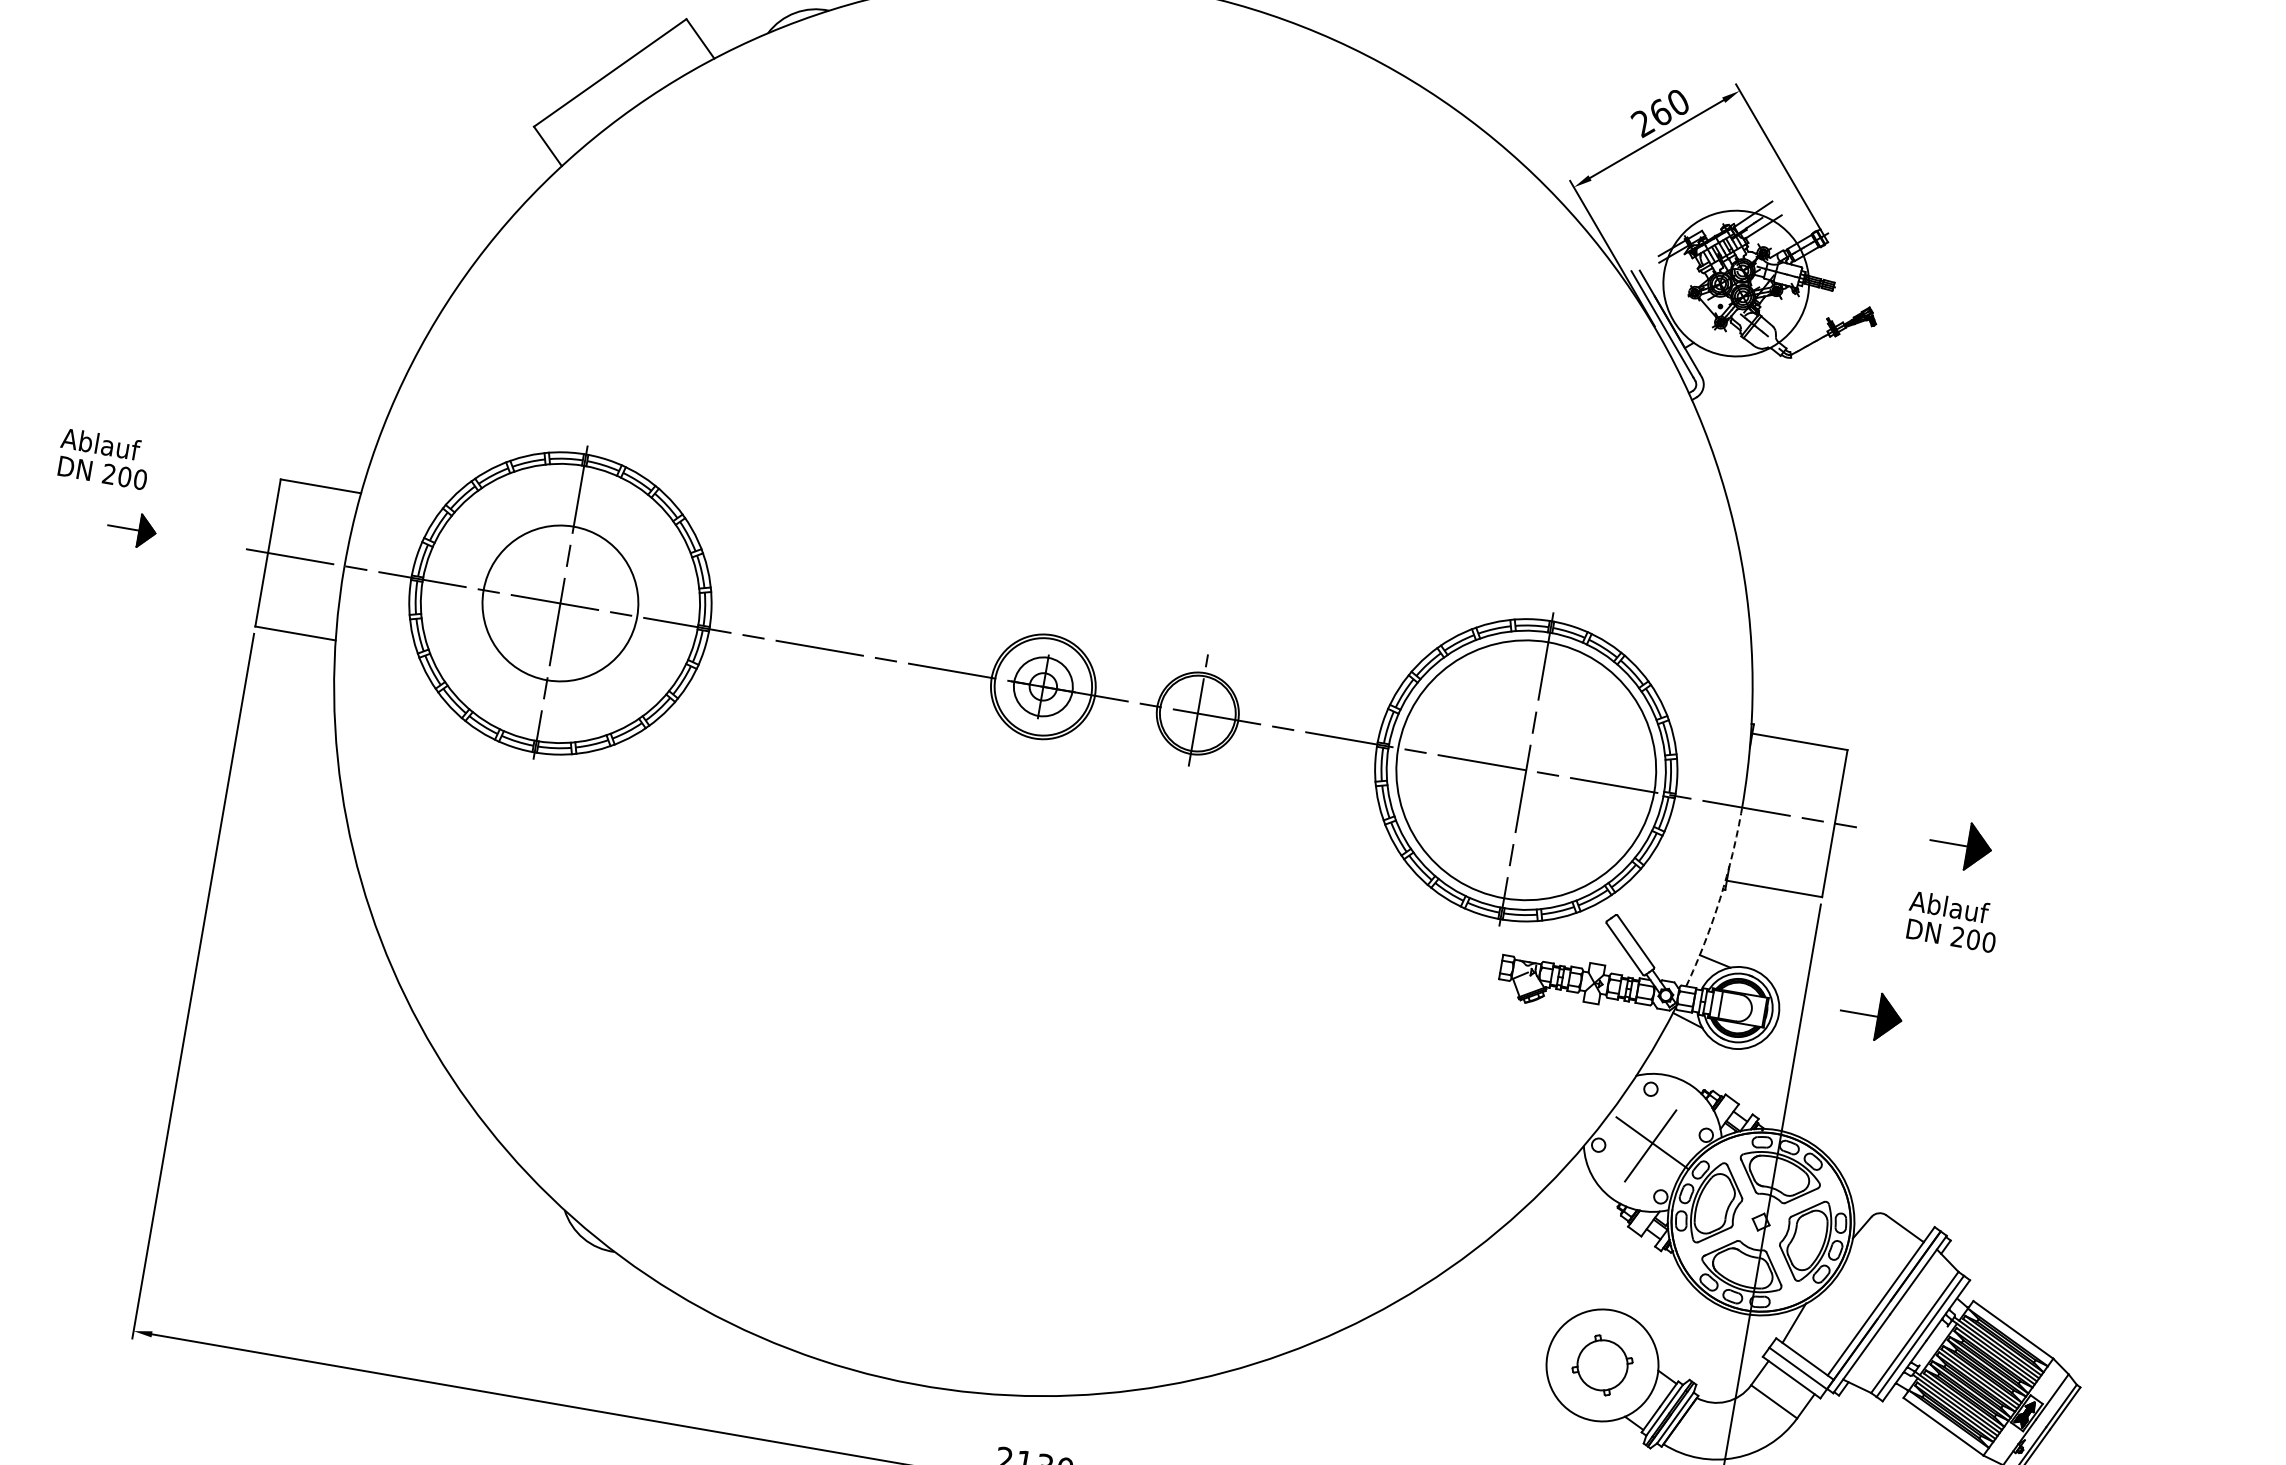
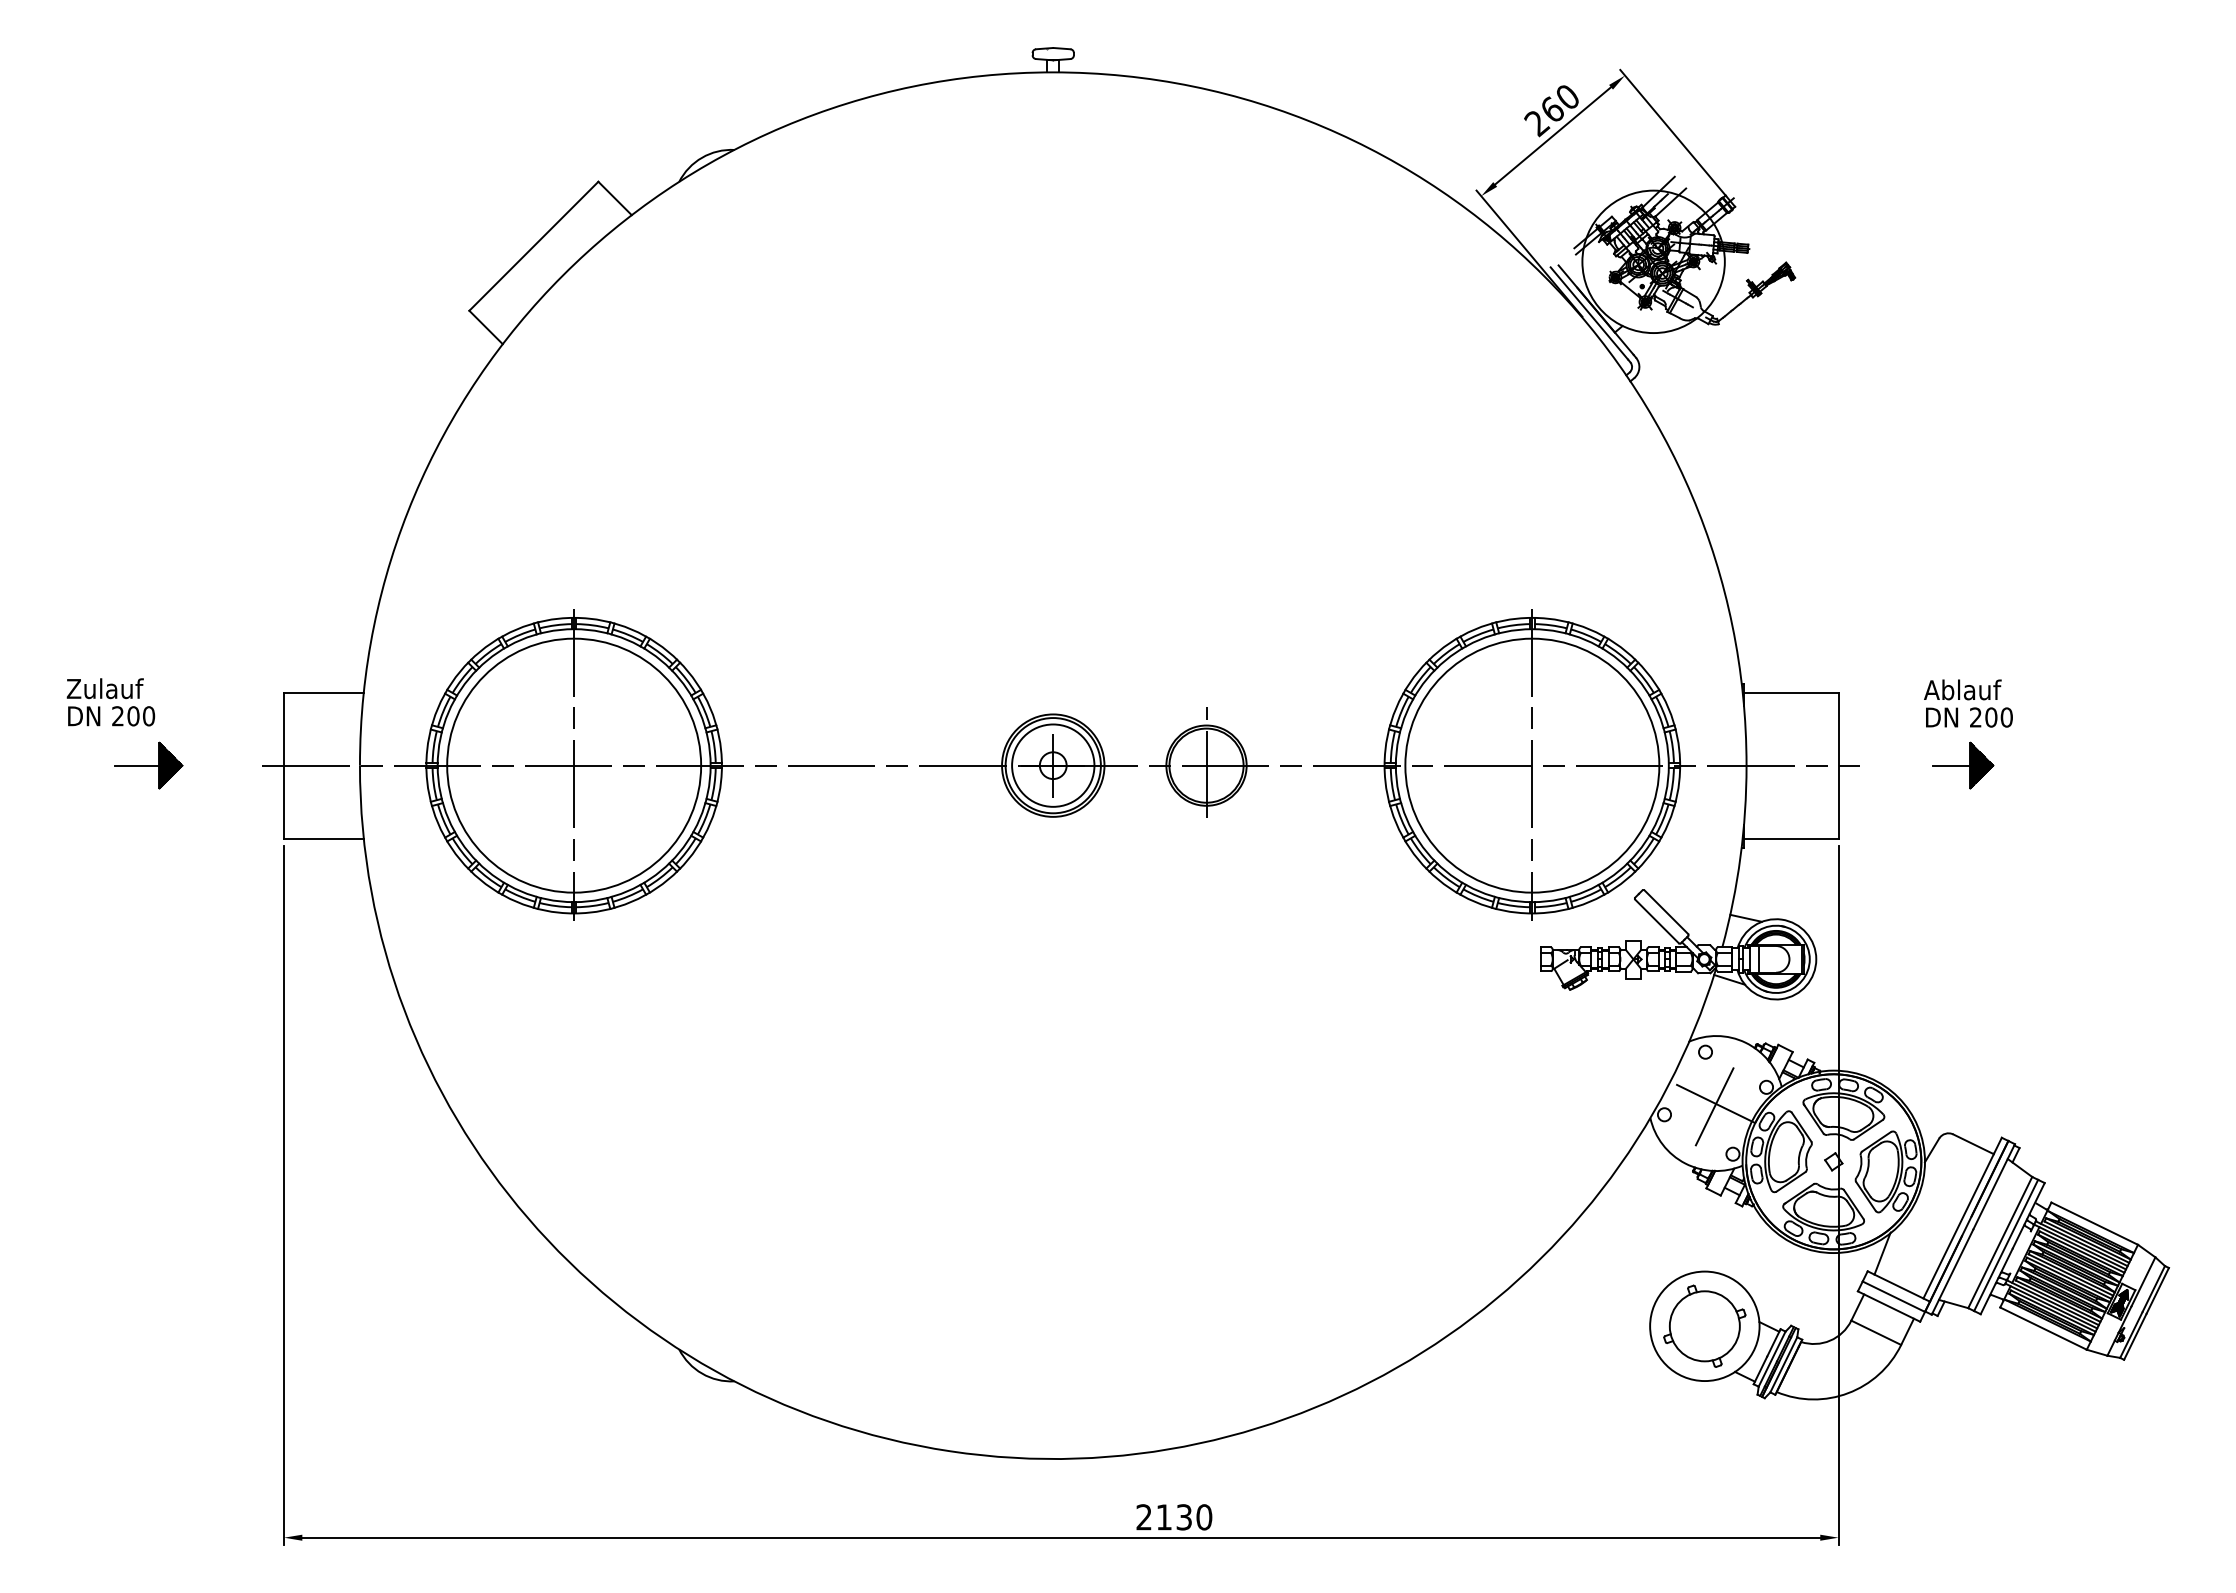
text: (77, 439) -> (81, 688), Ablauf -> Zulauf
part: (131, 529) -> (148, 765), size x1.43
circle: (560, 603) -> (574, 765), size x1.67
circle: (1043, 686) -> (1053, 765), size x1.43
arc: (1720, 899) -> (1740, 857), dashed -> solid
text: (1952, 921) -> (1968, 703), moved
part: (1871, 1015) -> (1905, 944), removed
part: (1602, 1364) -> (1704, 1325), size x1.43

